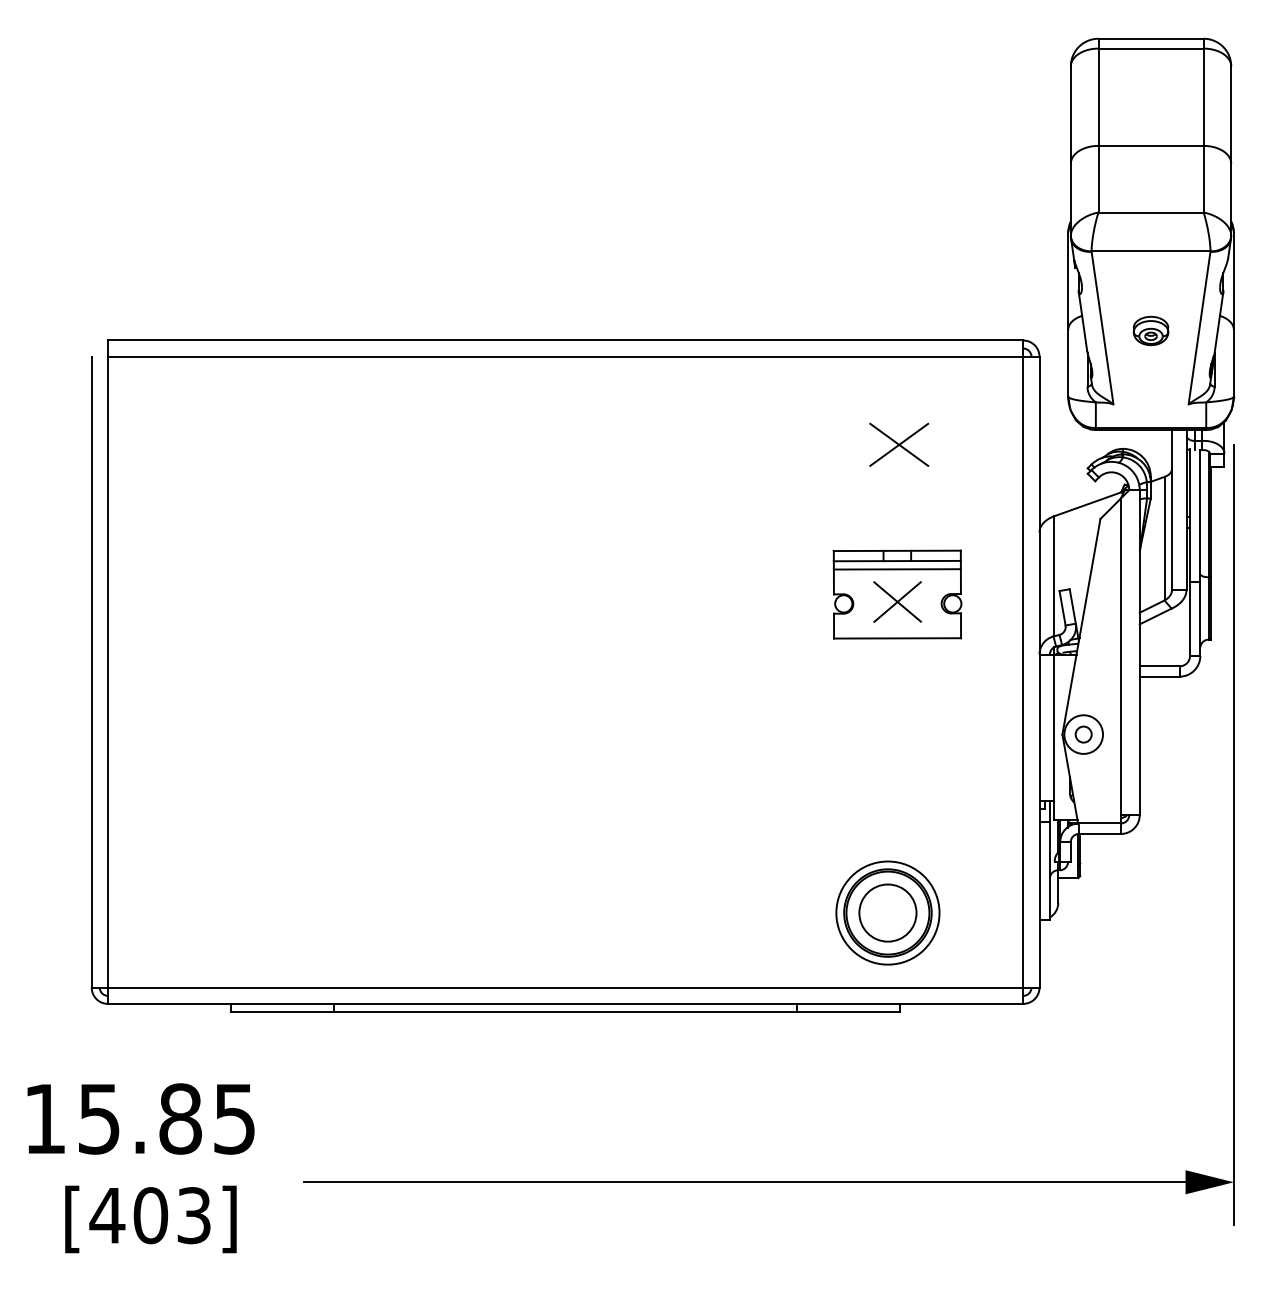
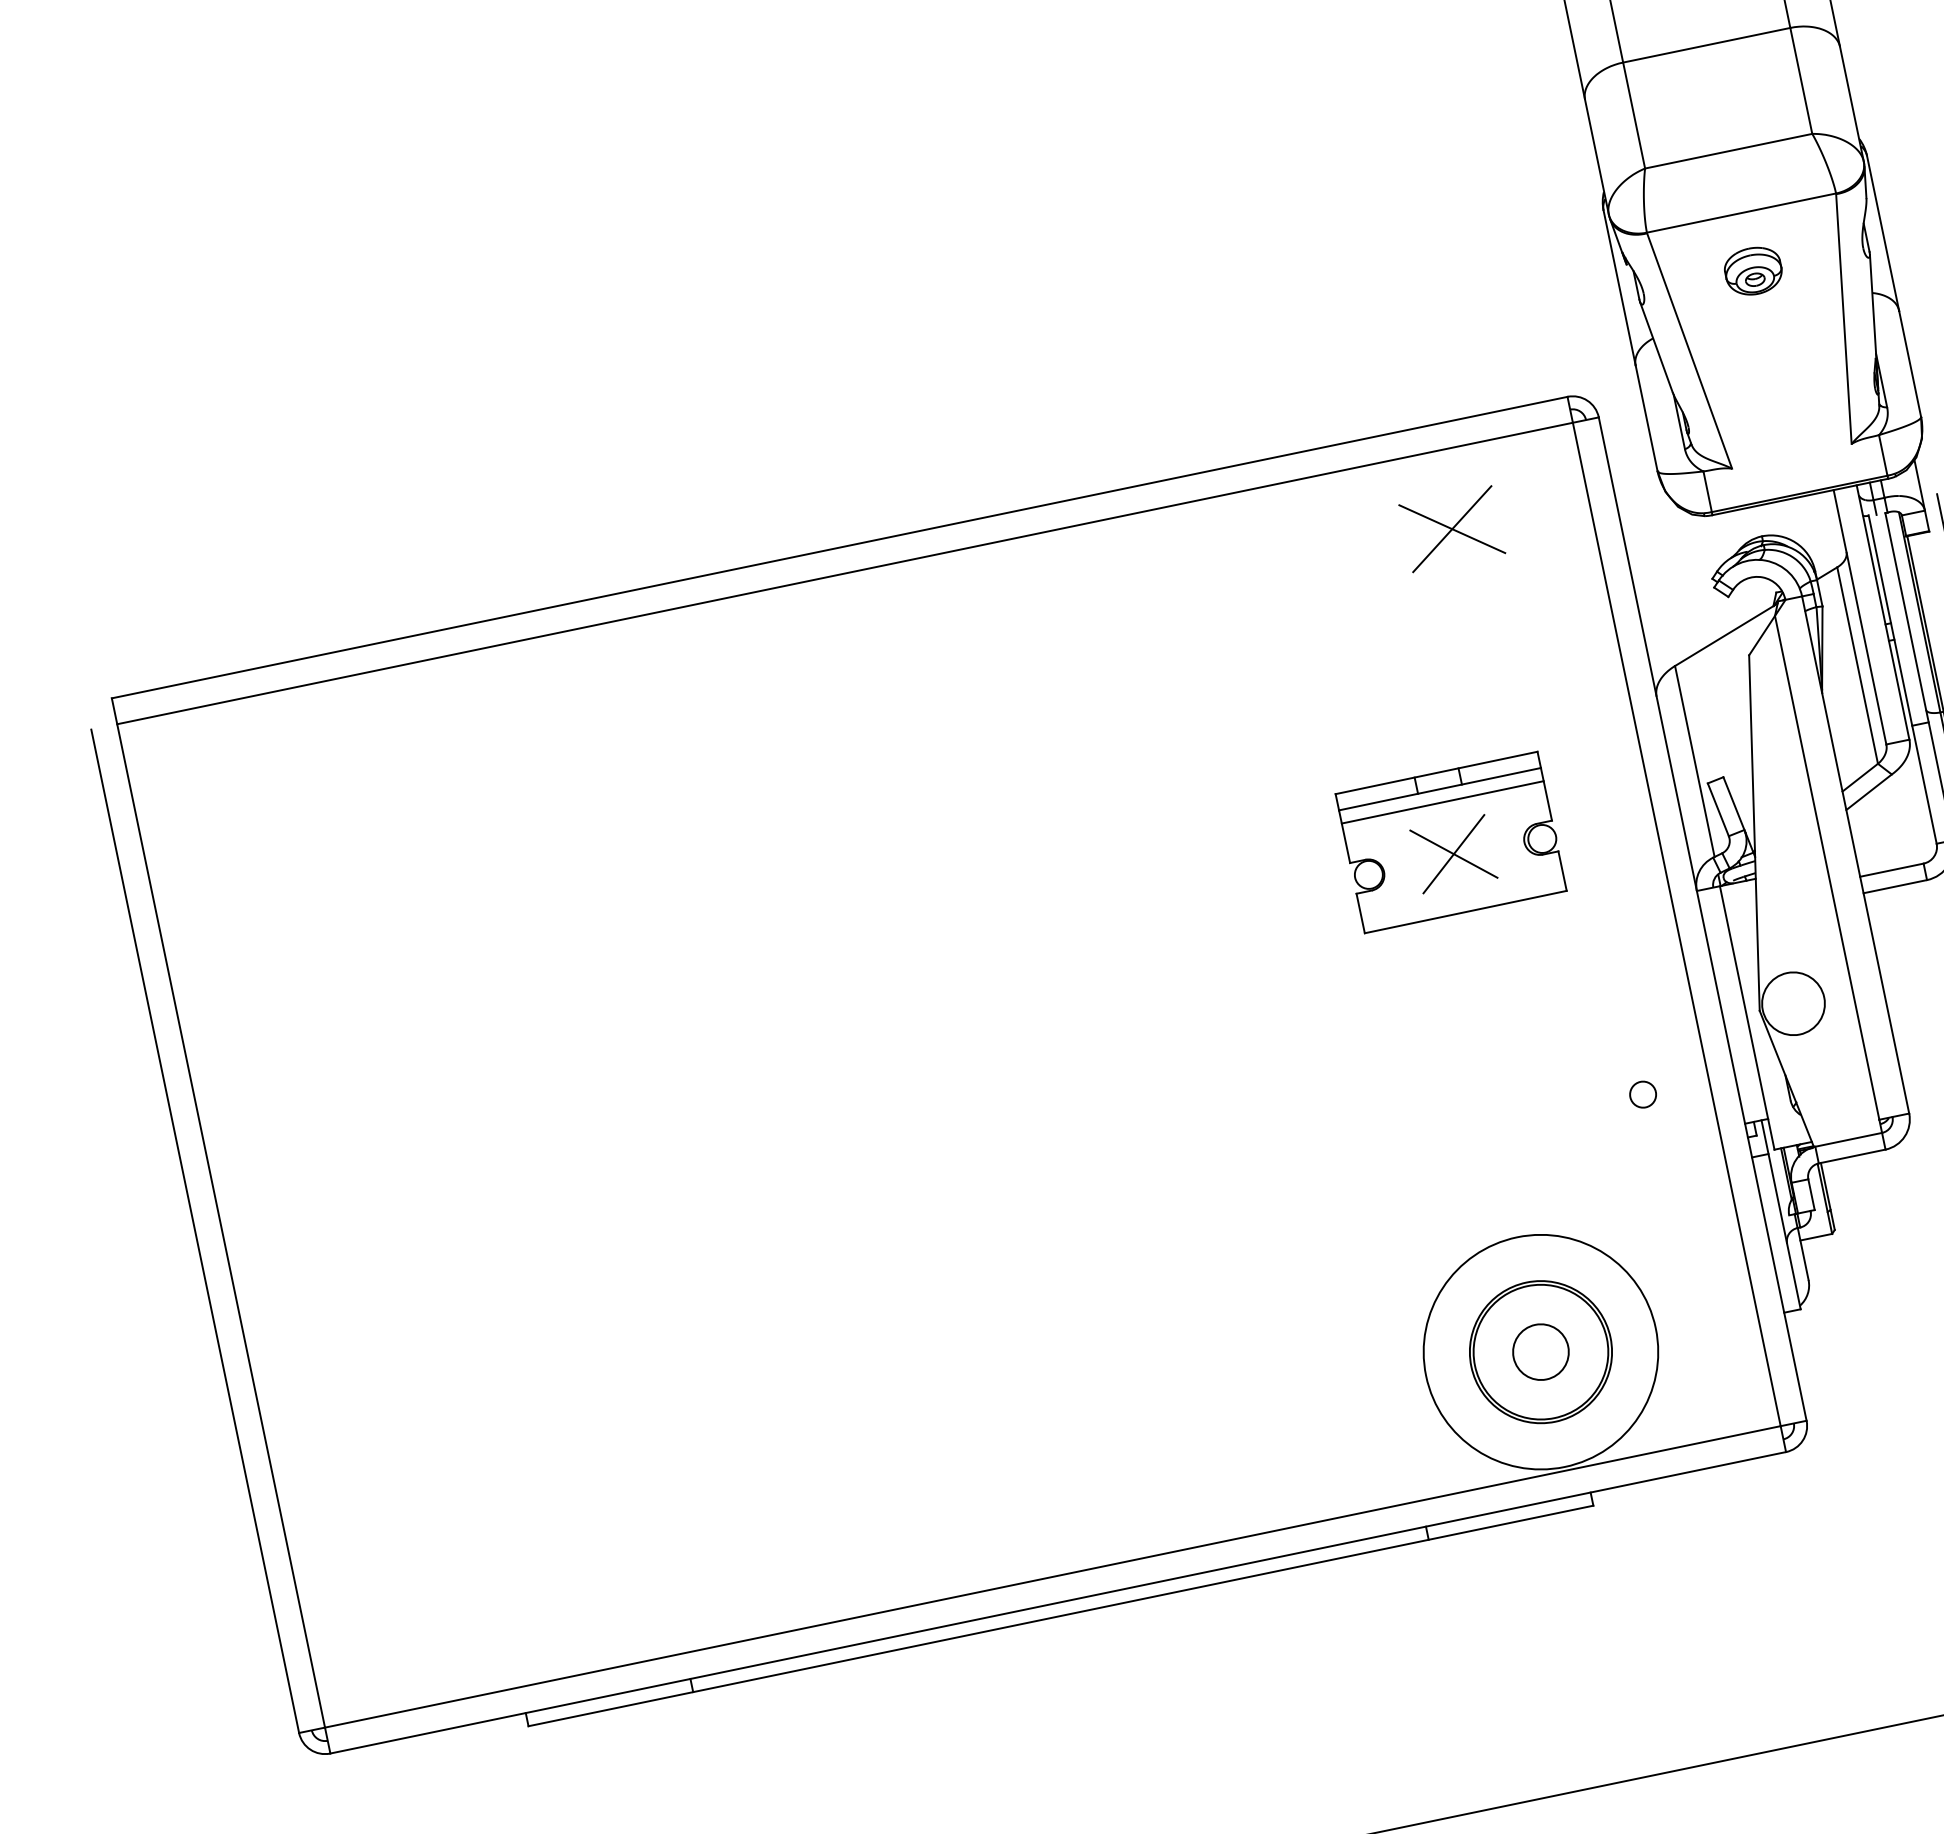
part: (1150, 330) -> (1752, 270), moved
part: (899, 444) -> (1452, 528), moved
circle: (1083, 734) -> (1642, 1094), moved
circle: (887, 912) -> (1540, 1351), size x0.6
circle: (887, 912) -> (1540, 1351), size x1.4

